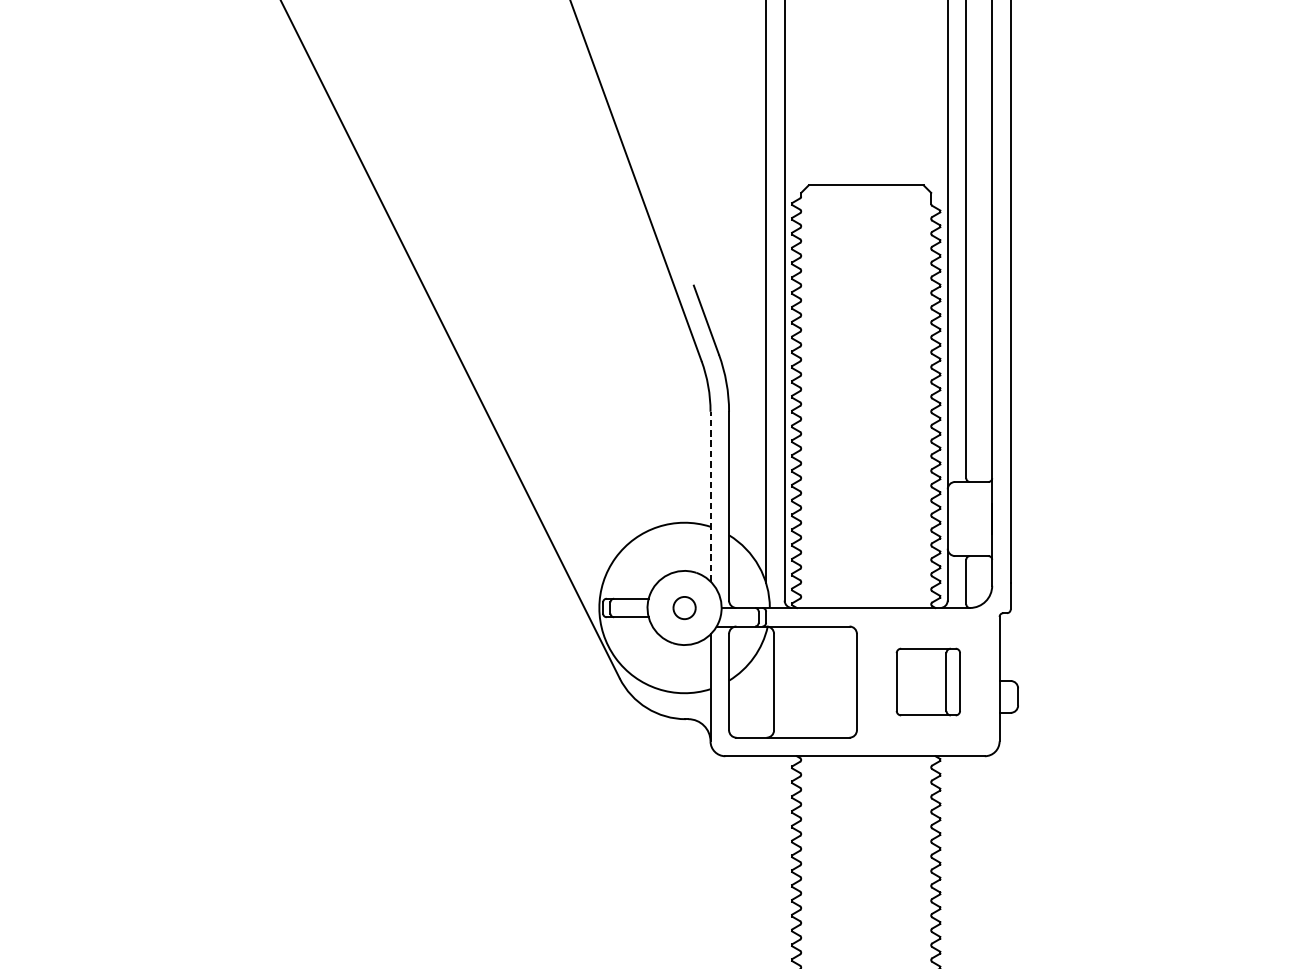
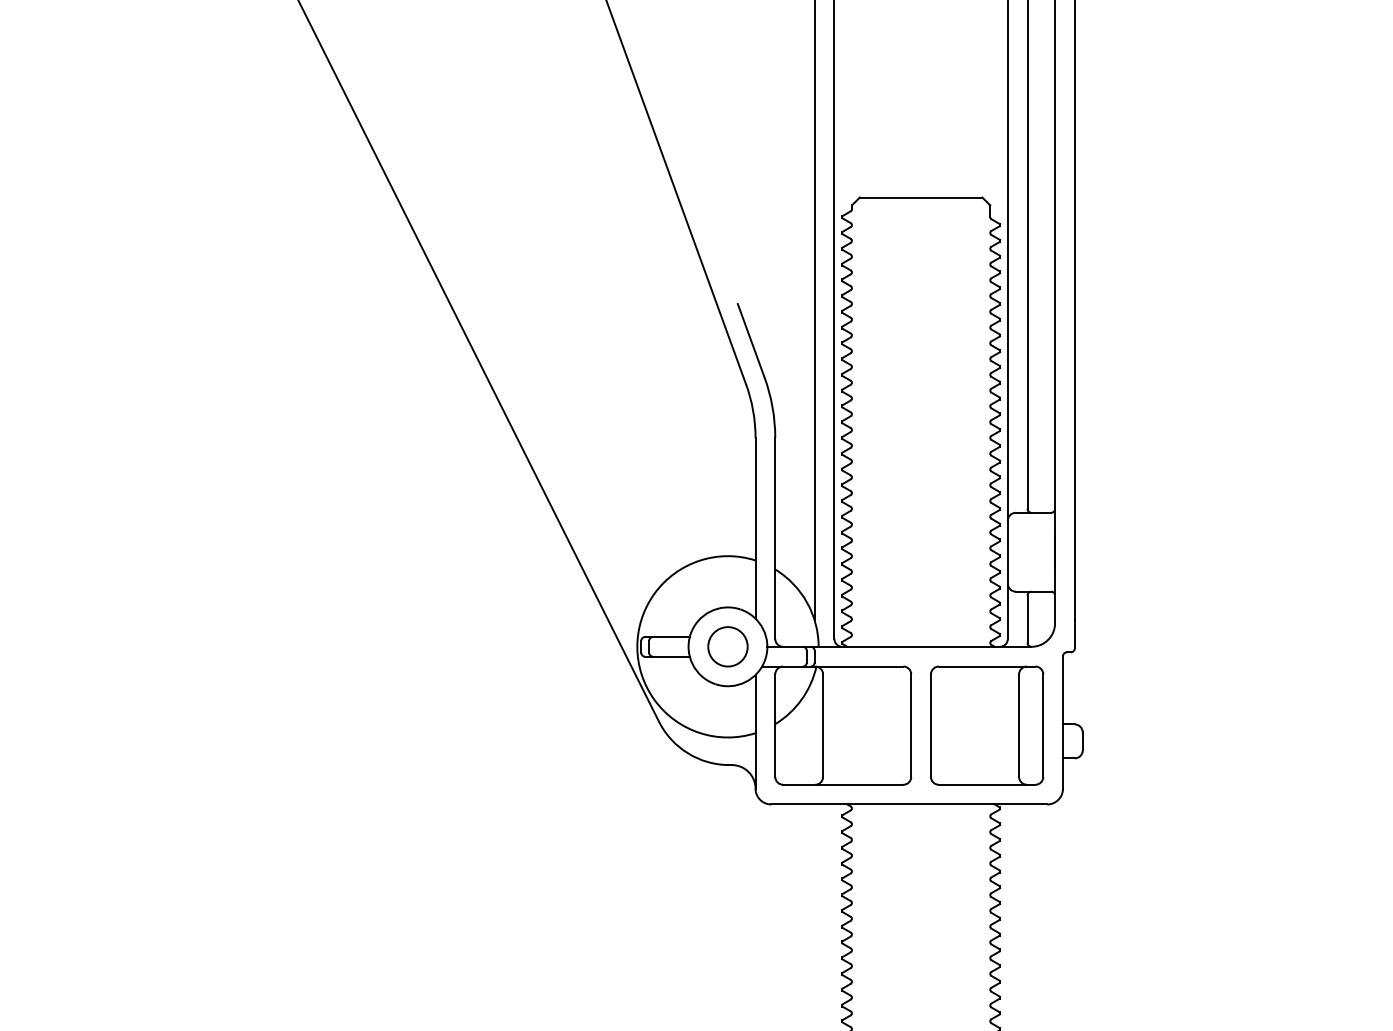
line: (710, 495) -> (755, 527), dashed -> solid
part: (684, 607) -> (727, 646), size x1.67
part: (928, 681) -> (987, 725), size x1.67

